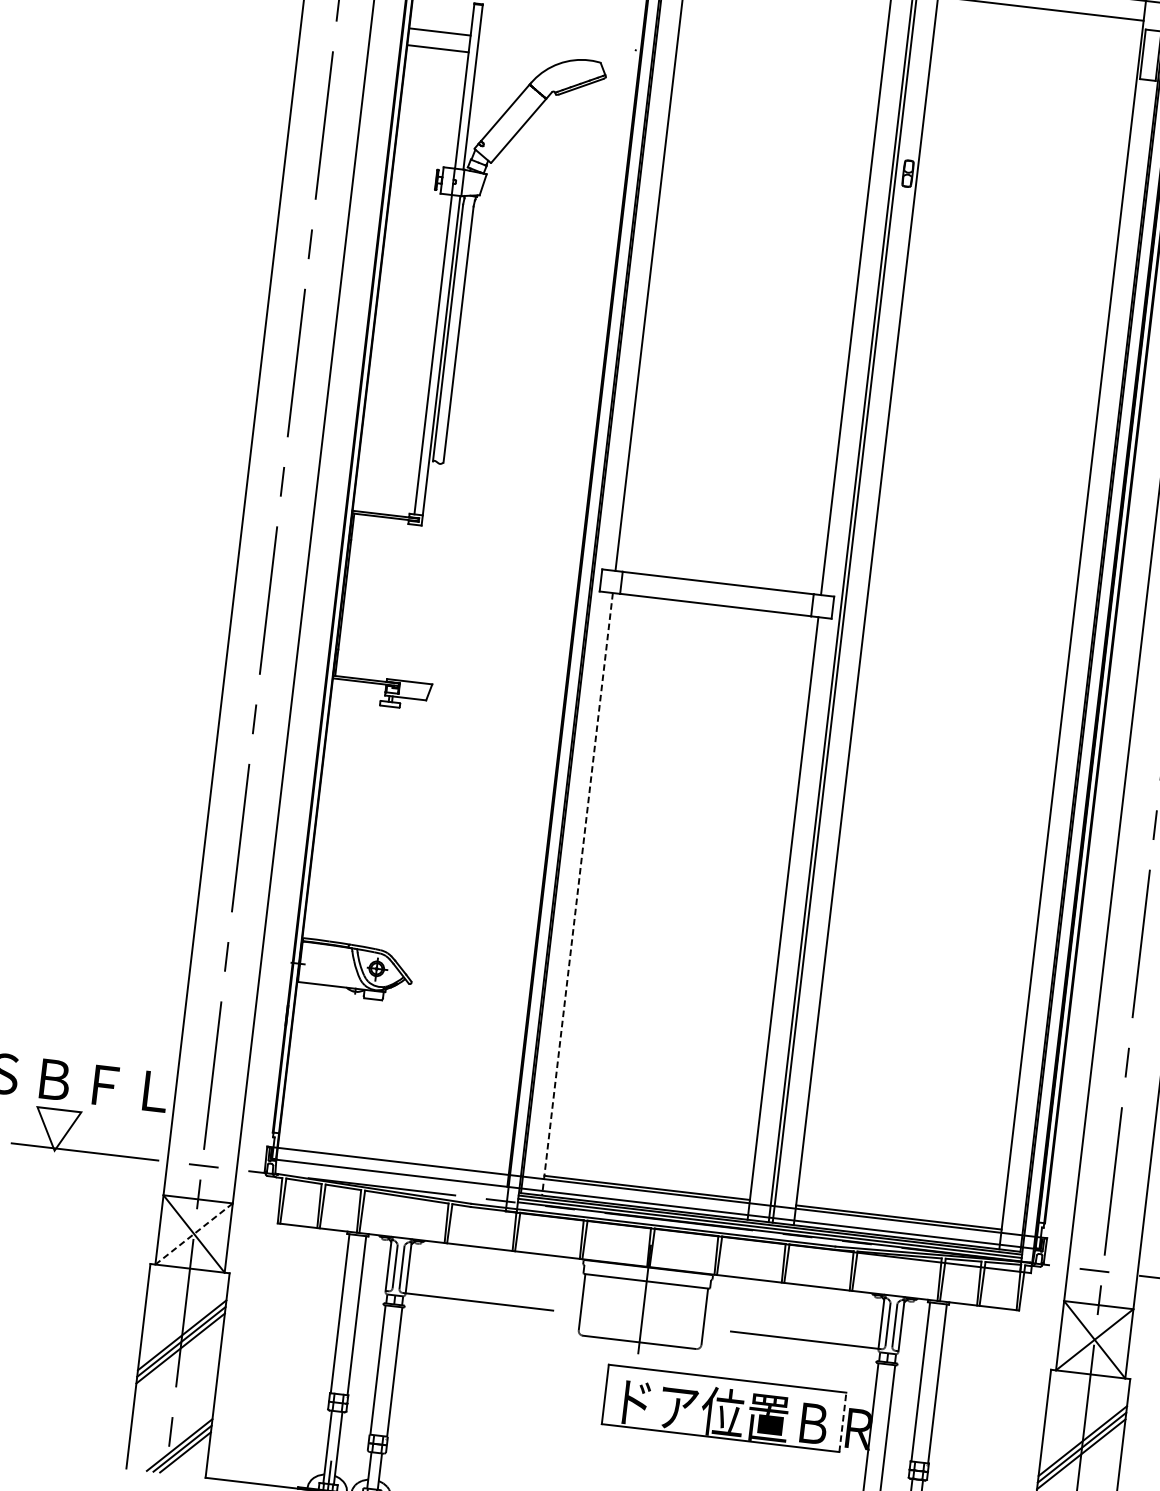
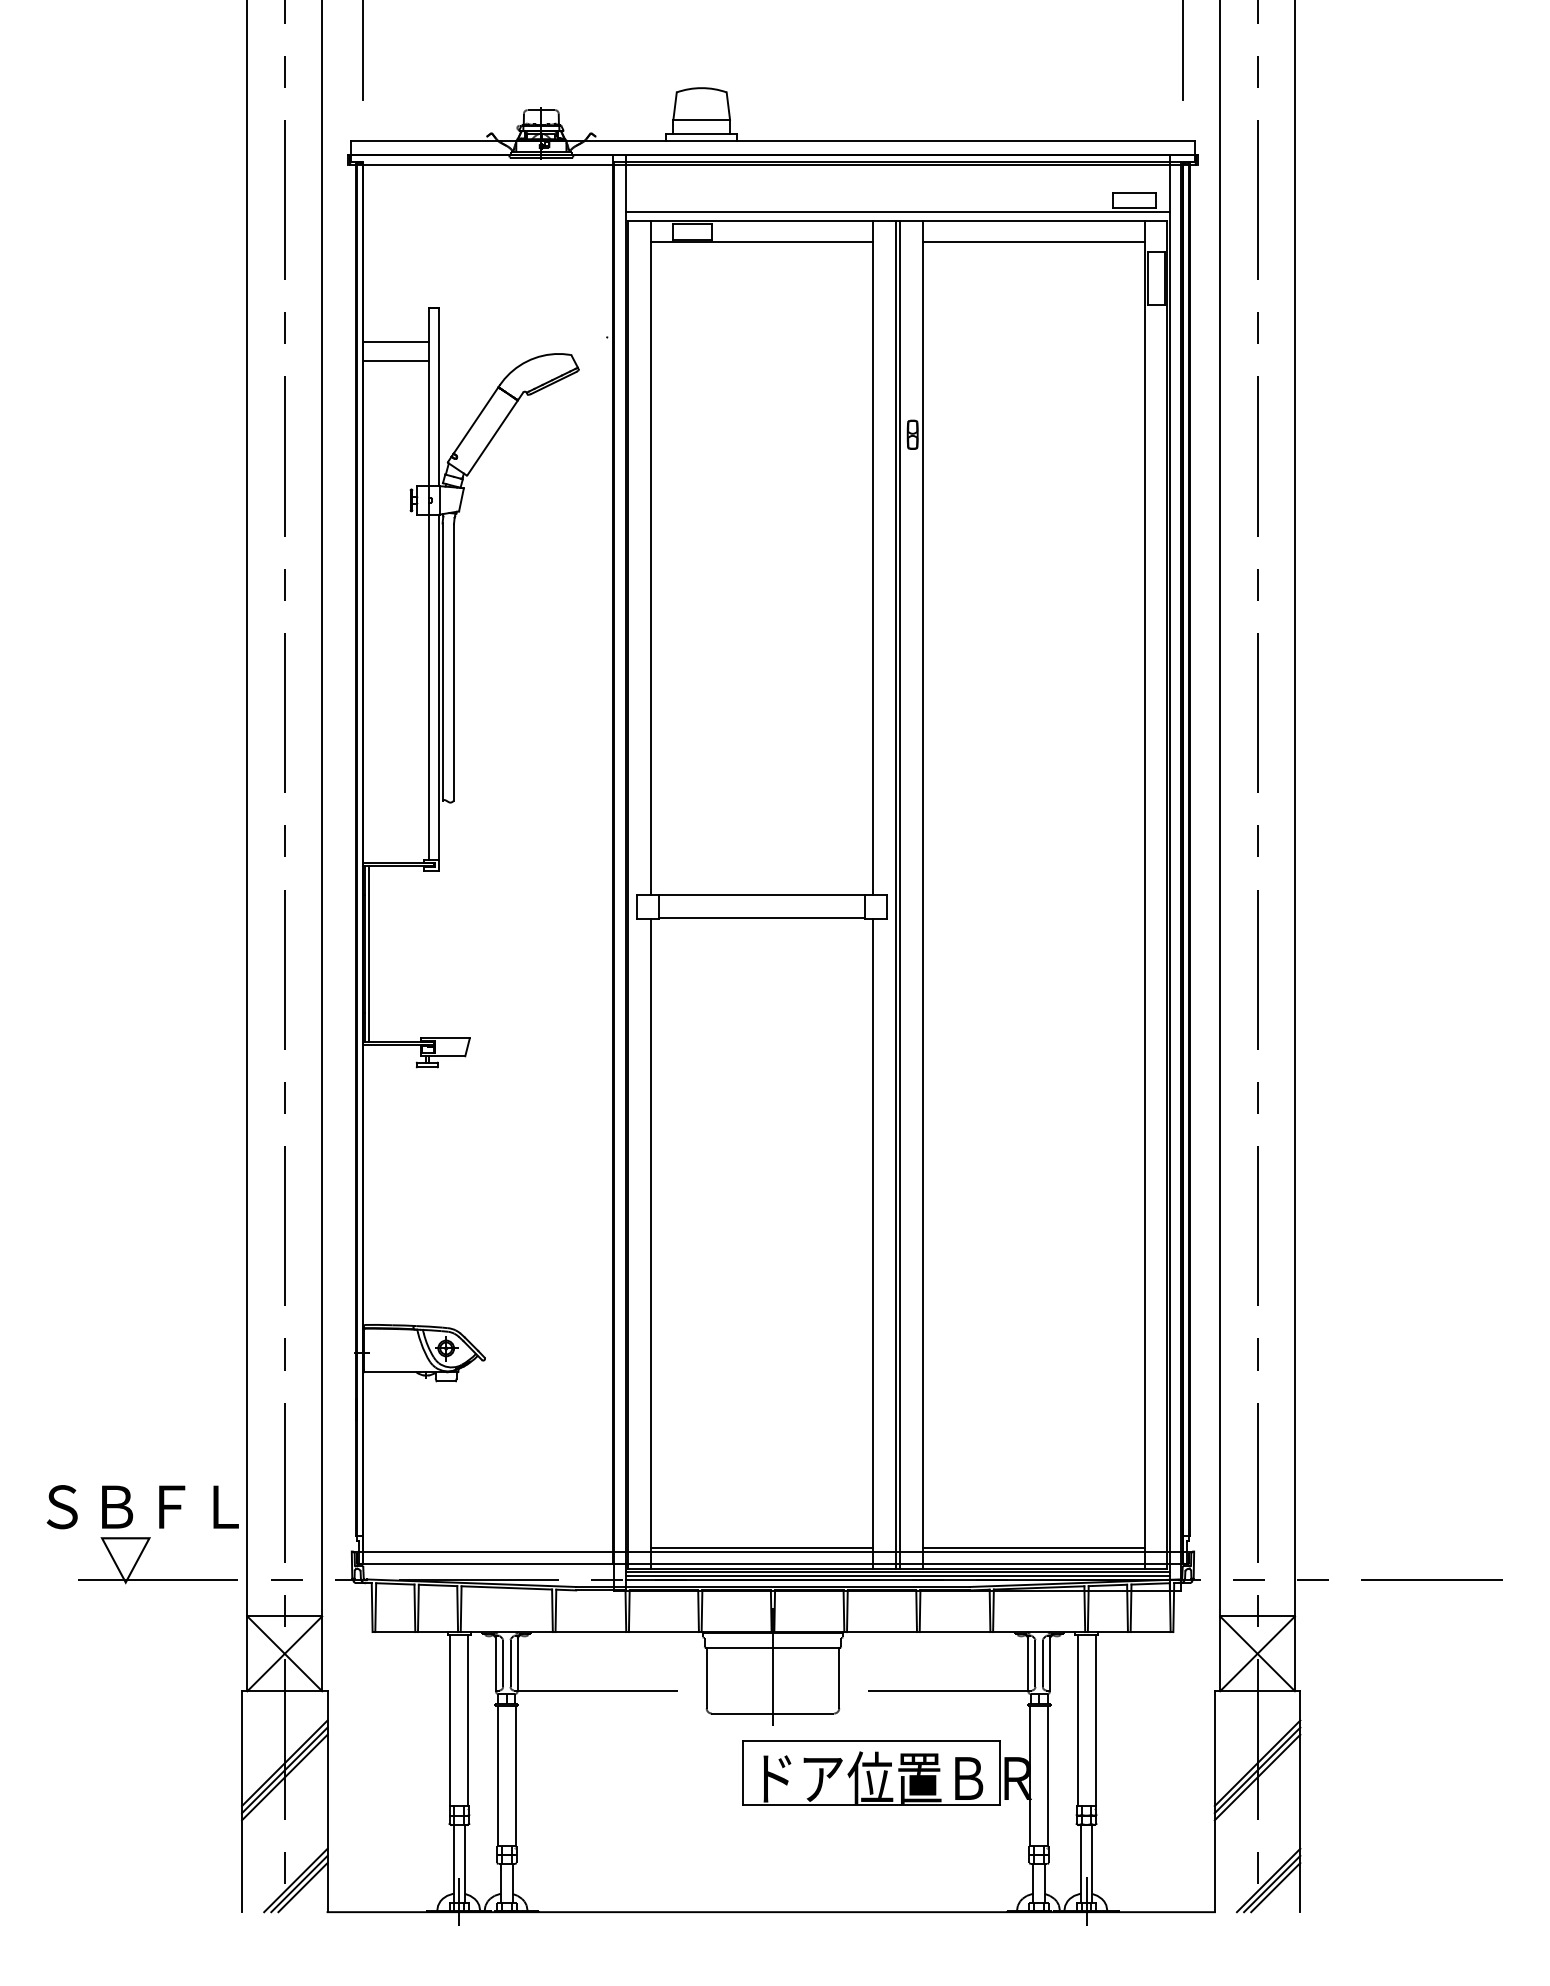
line: (347, 594) -> (368, 953), added
line: (577, 894) -> (650, 1244), dashed -> solid
line: (193, 1233) -> (284, 1653), dashed -> solid
line: (842, 1421) -> (999, 1772), dashed -> solid

